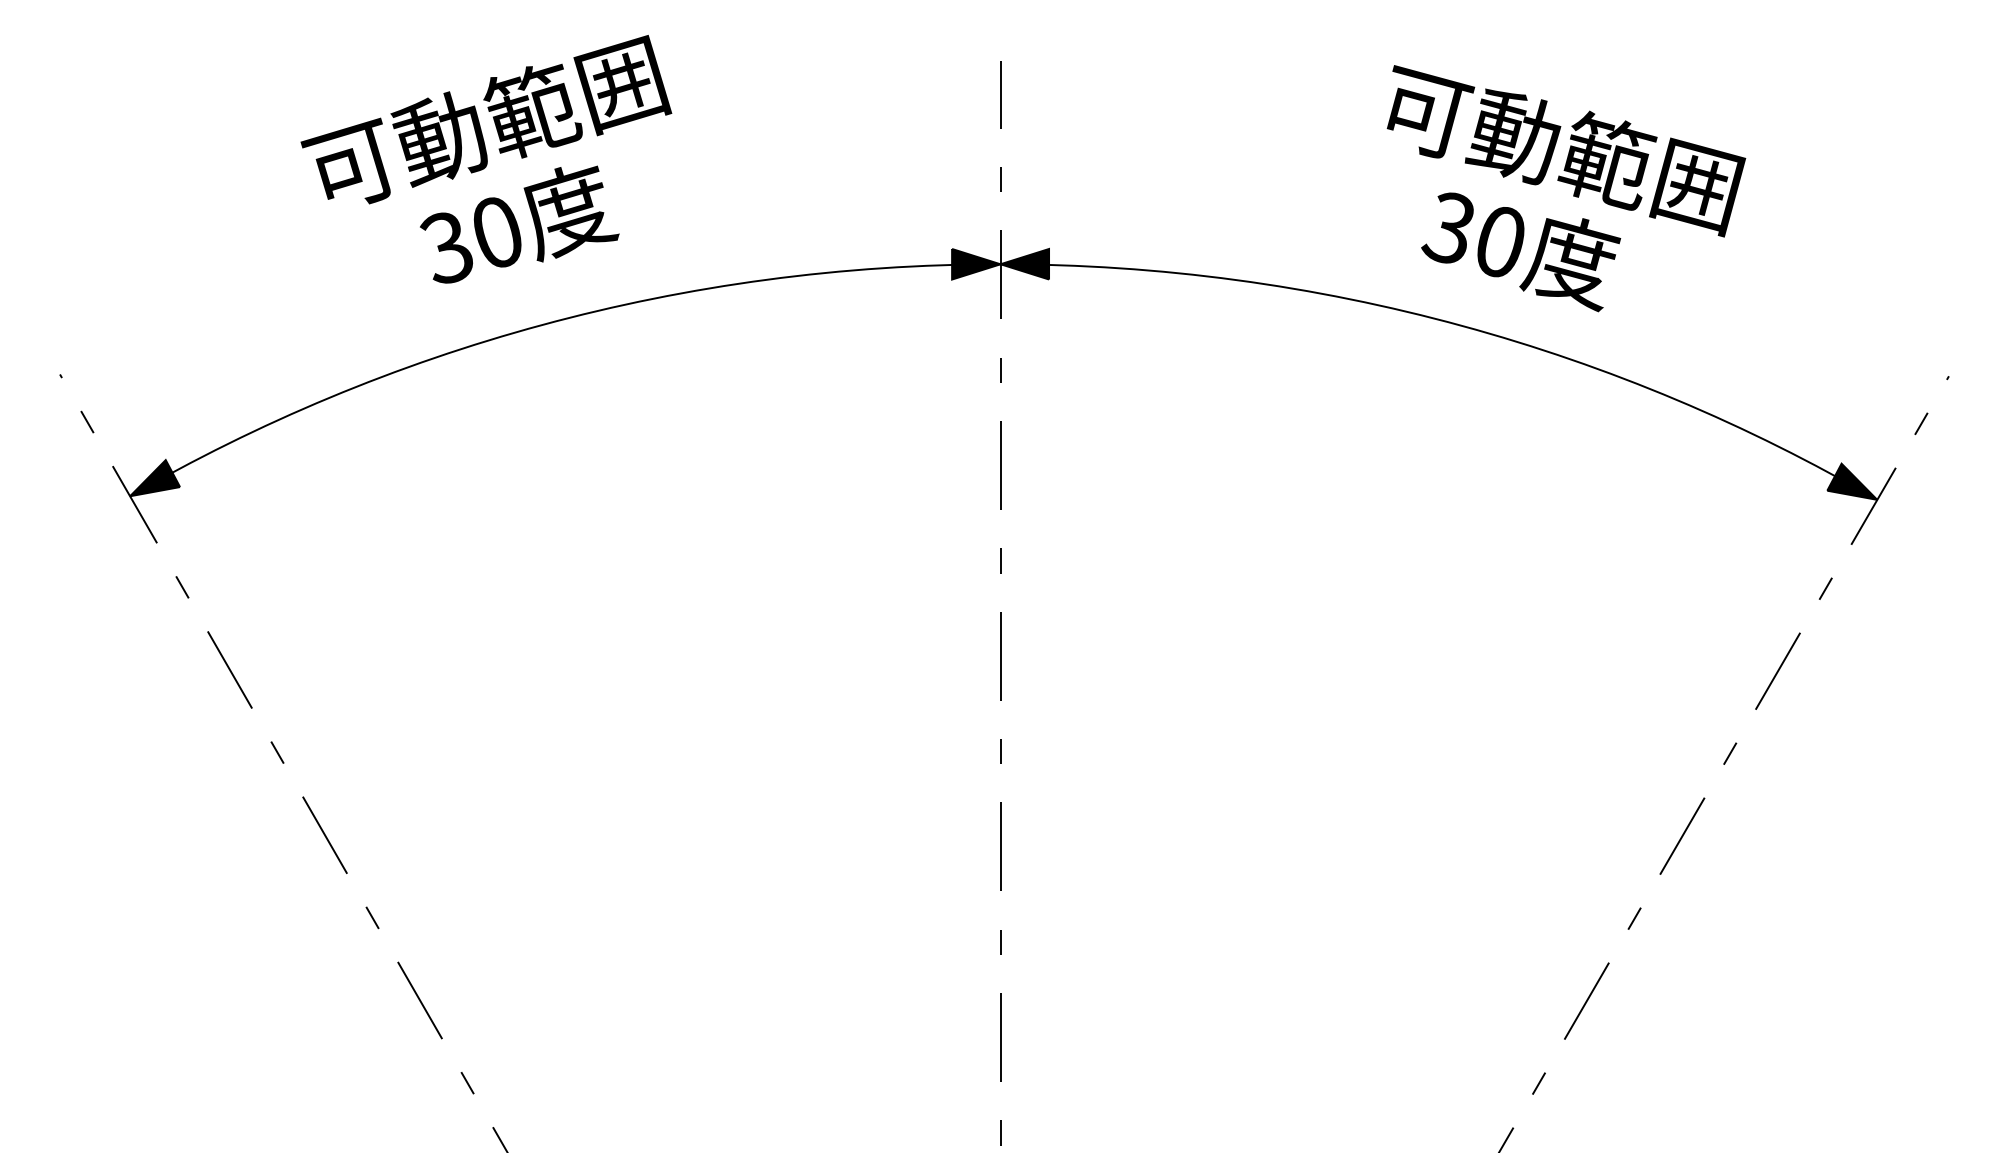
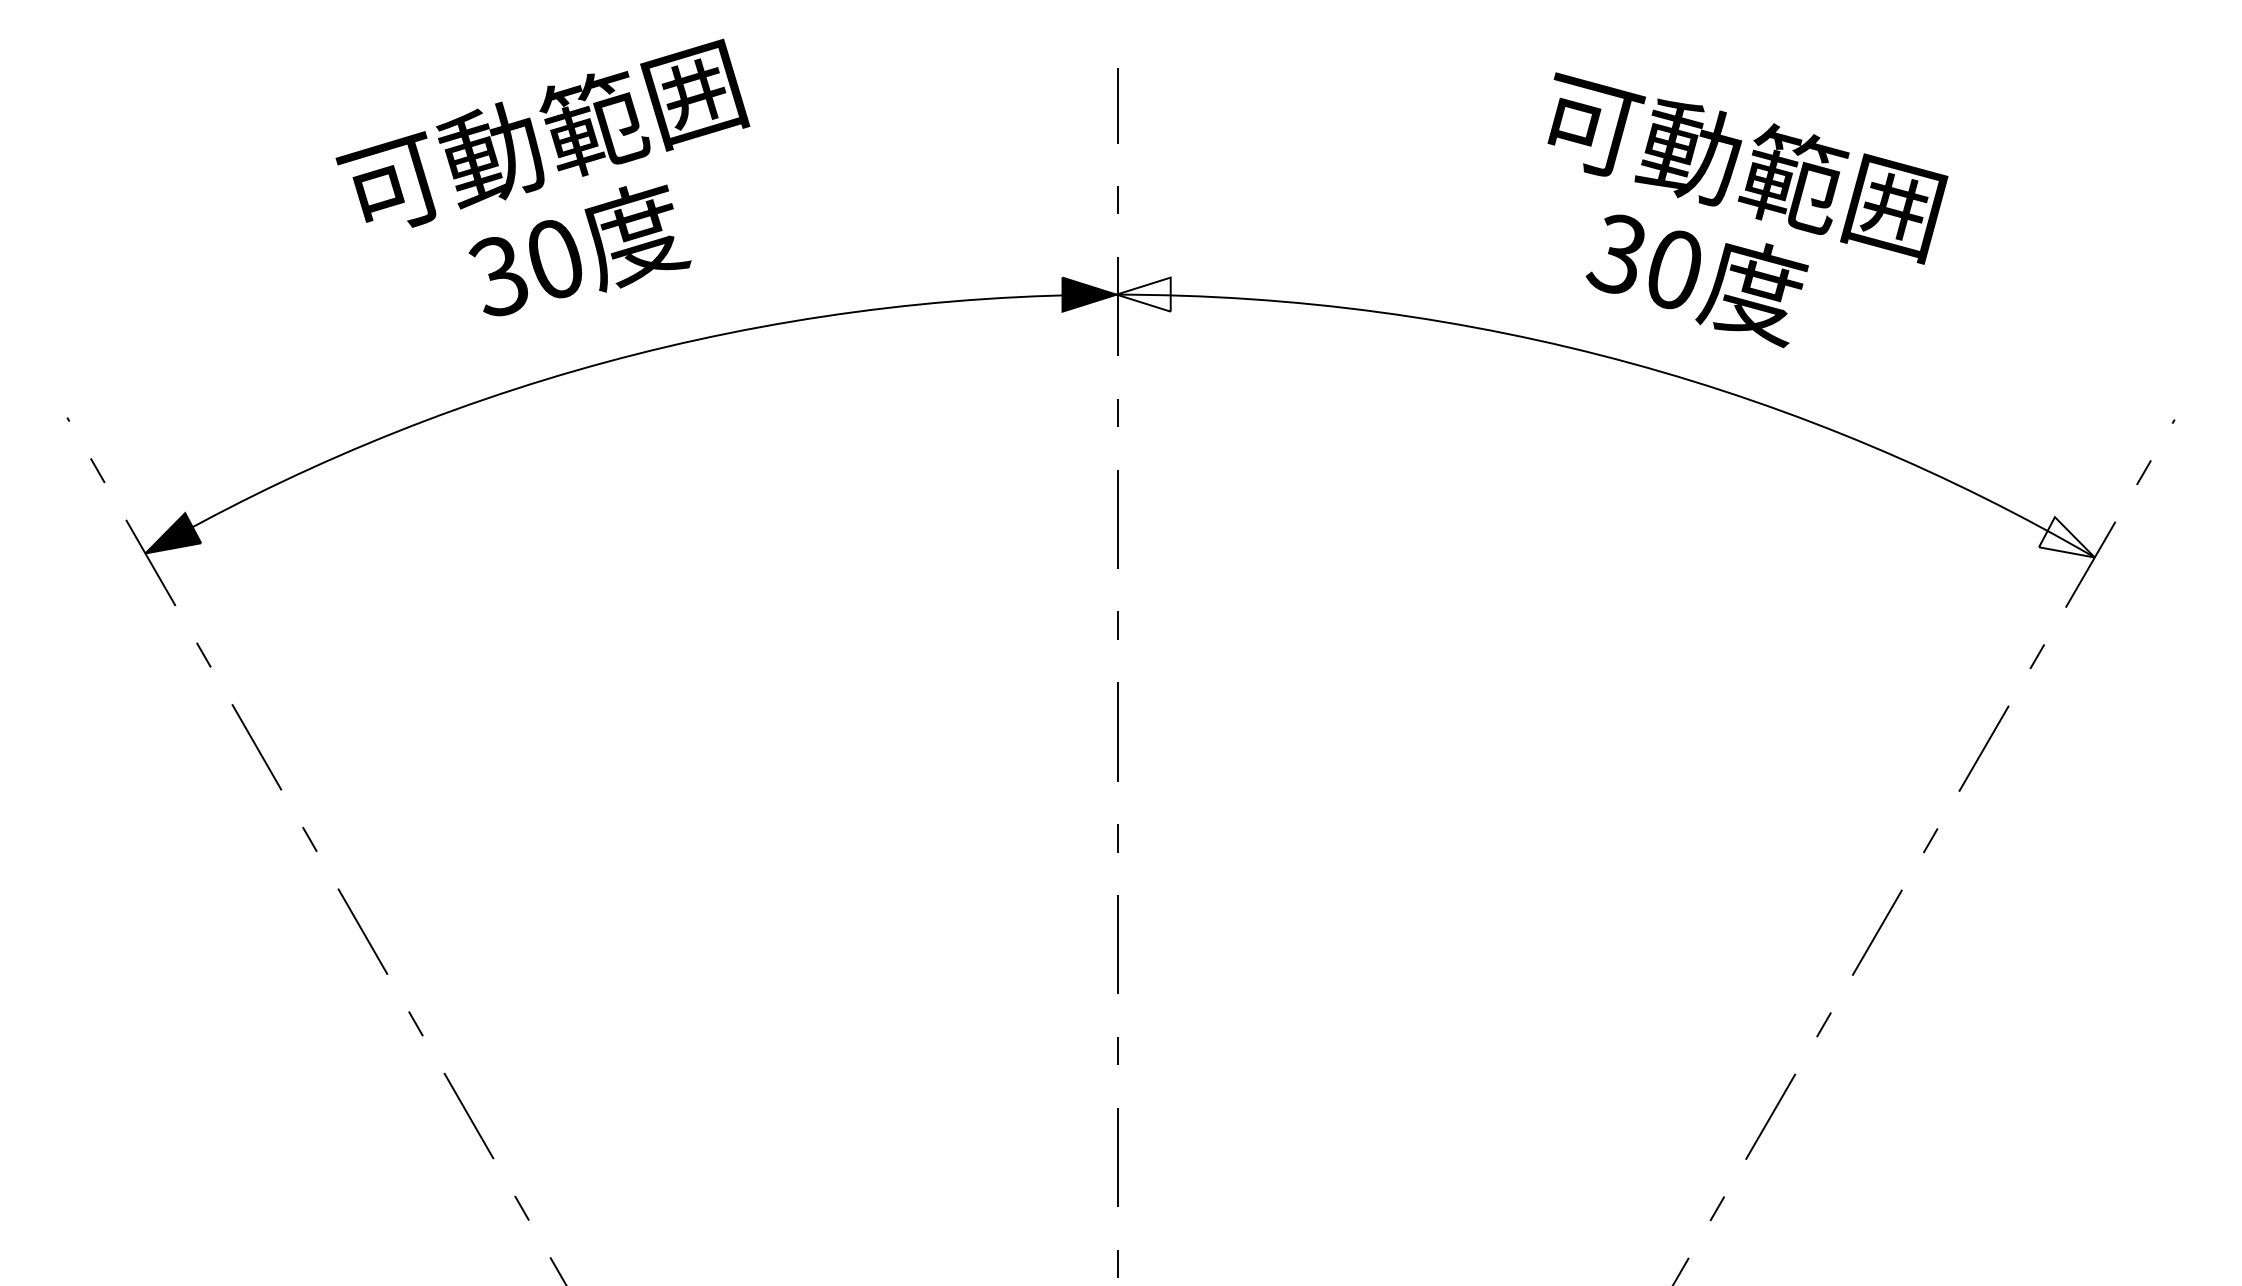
fill: (1024, 264) -> (1143, 294), removed
fill: (1851, 481) -> (2066, 537), removed

